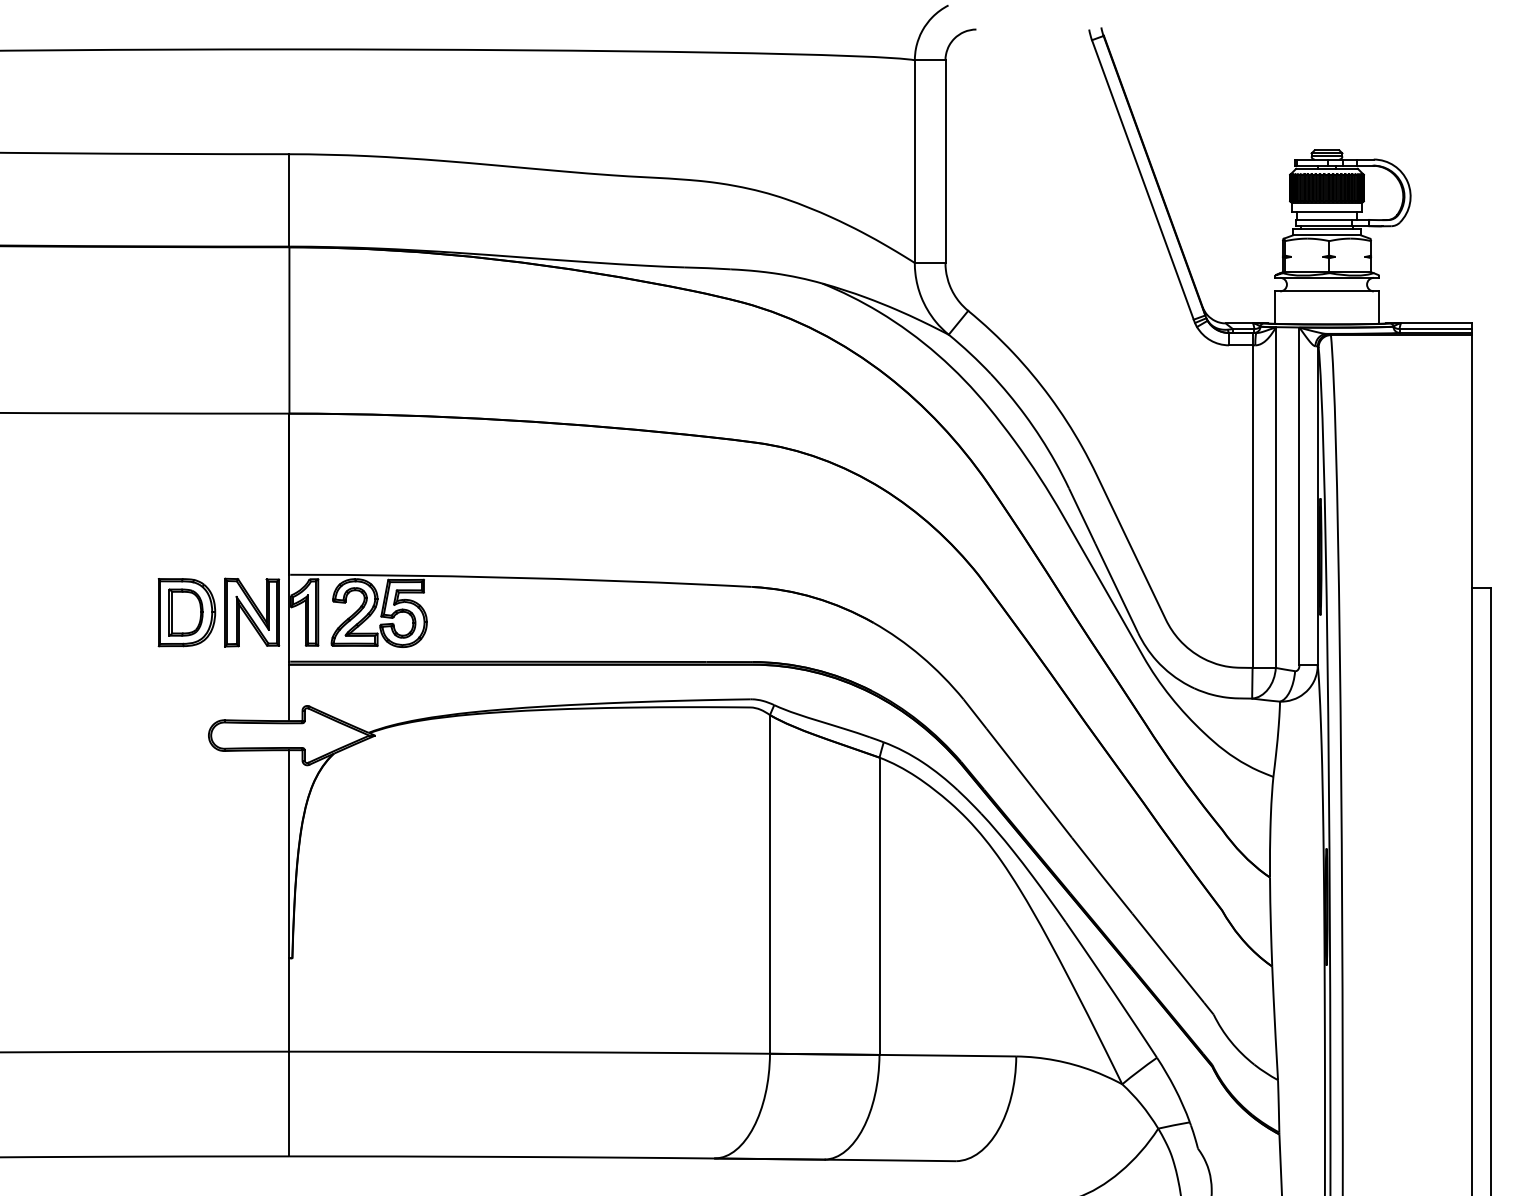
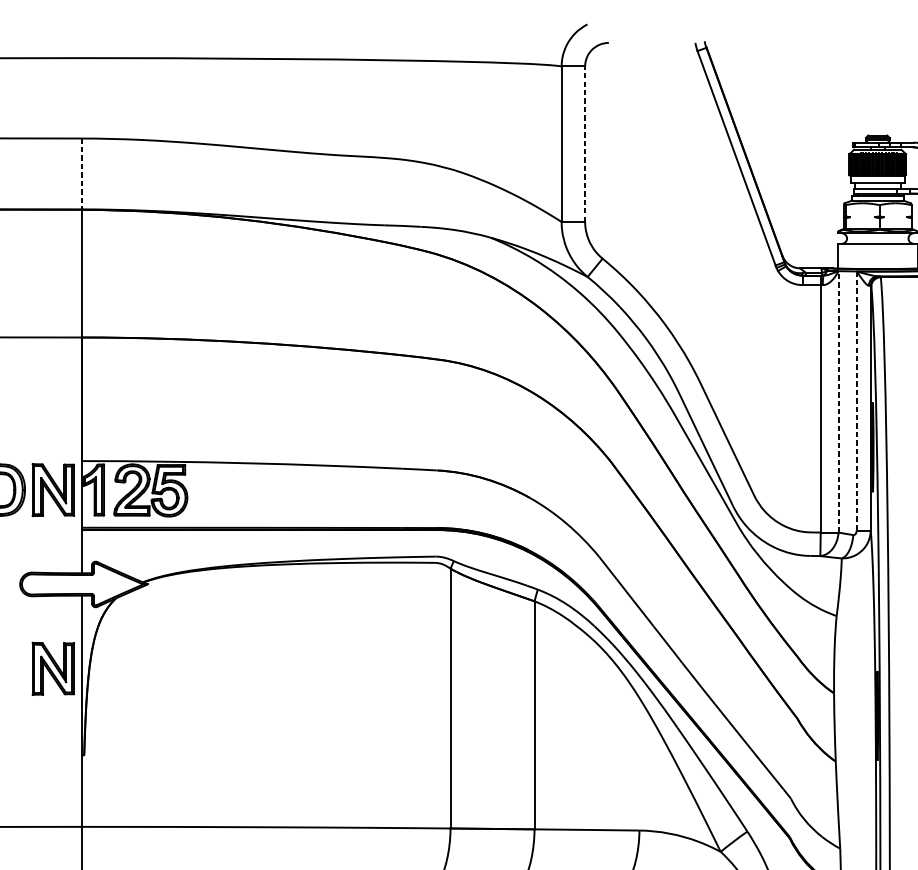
line: (945, 161) -> (585, 144), solid -> dashed
line: (289, 200) -> (82, 174), solid -> dashed
line: (1299, 496) -> (856, 401), solid -> dashed
line: (1275, 497) -> (838, 401), solid -> dashed
part: (252, 845) -> (53, 668), added

